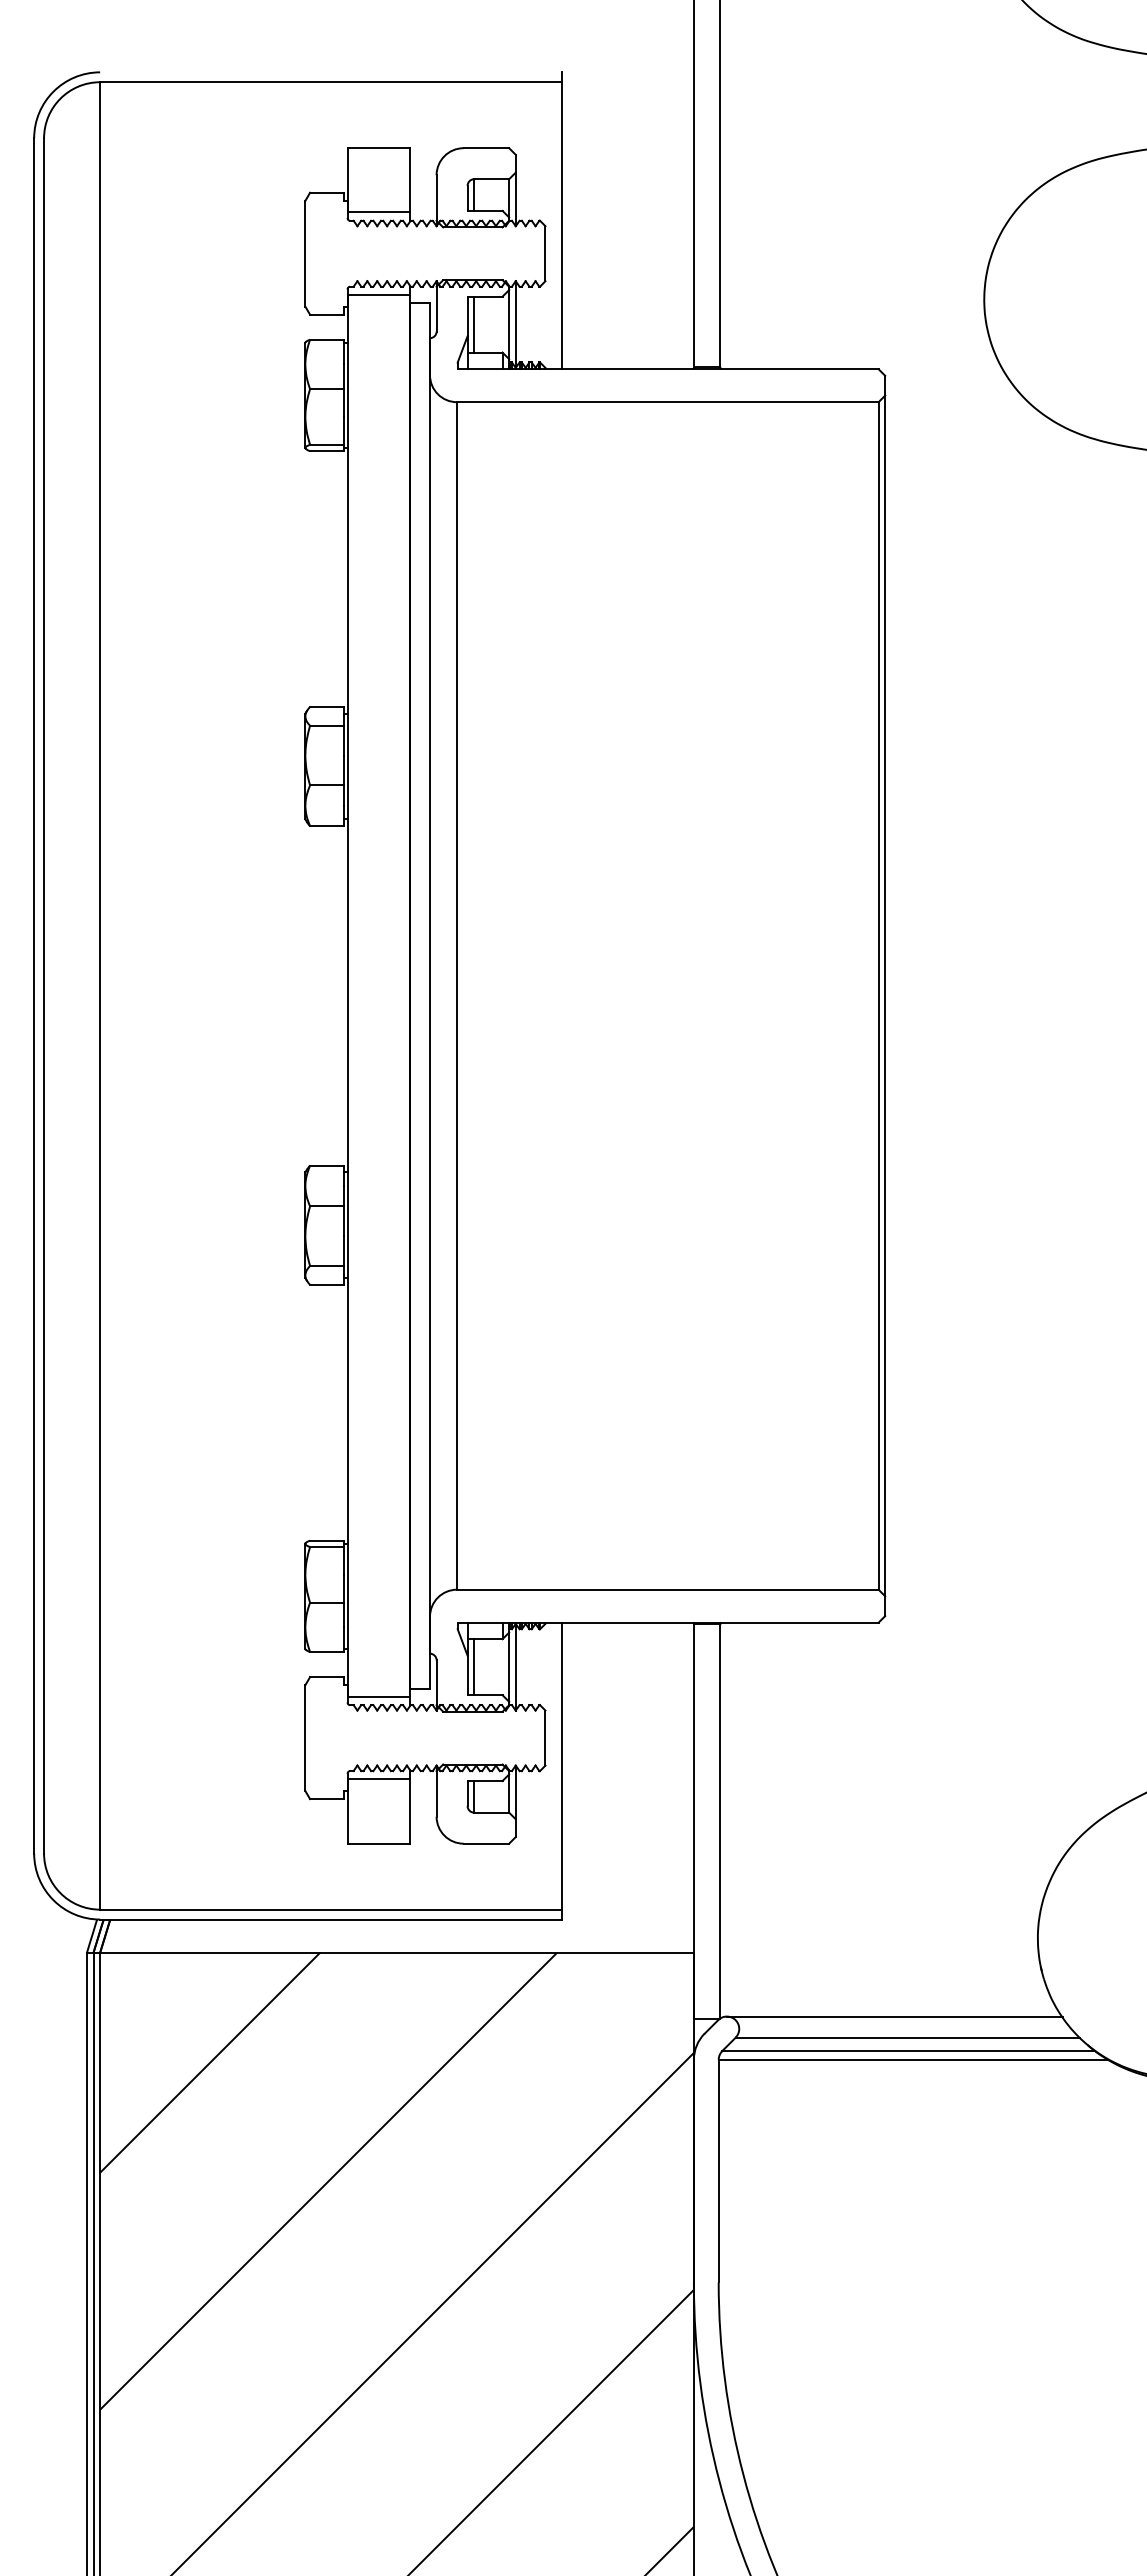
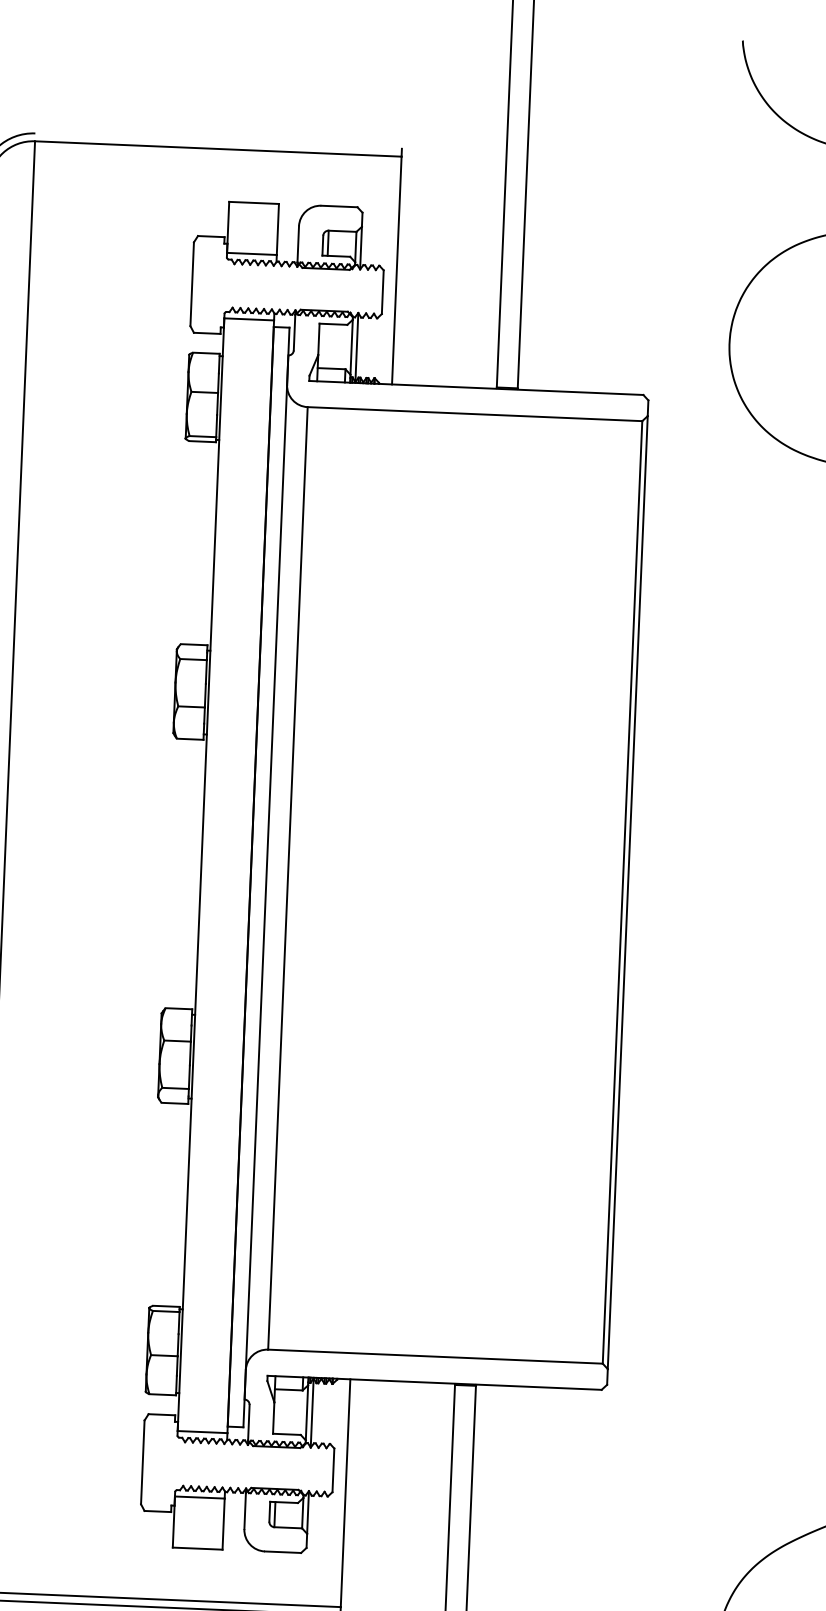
line: (474, 324) -> (324, 346), removed
line: (474, 1667) -> (279, 1411), removed

